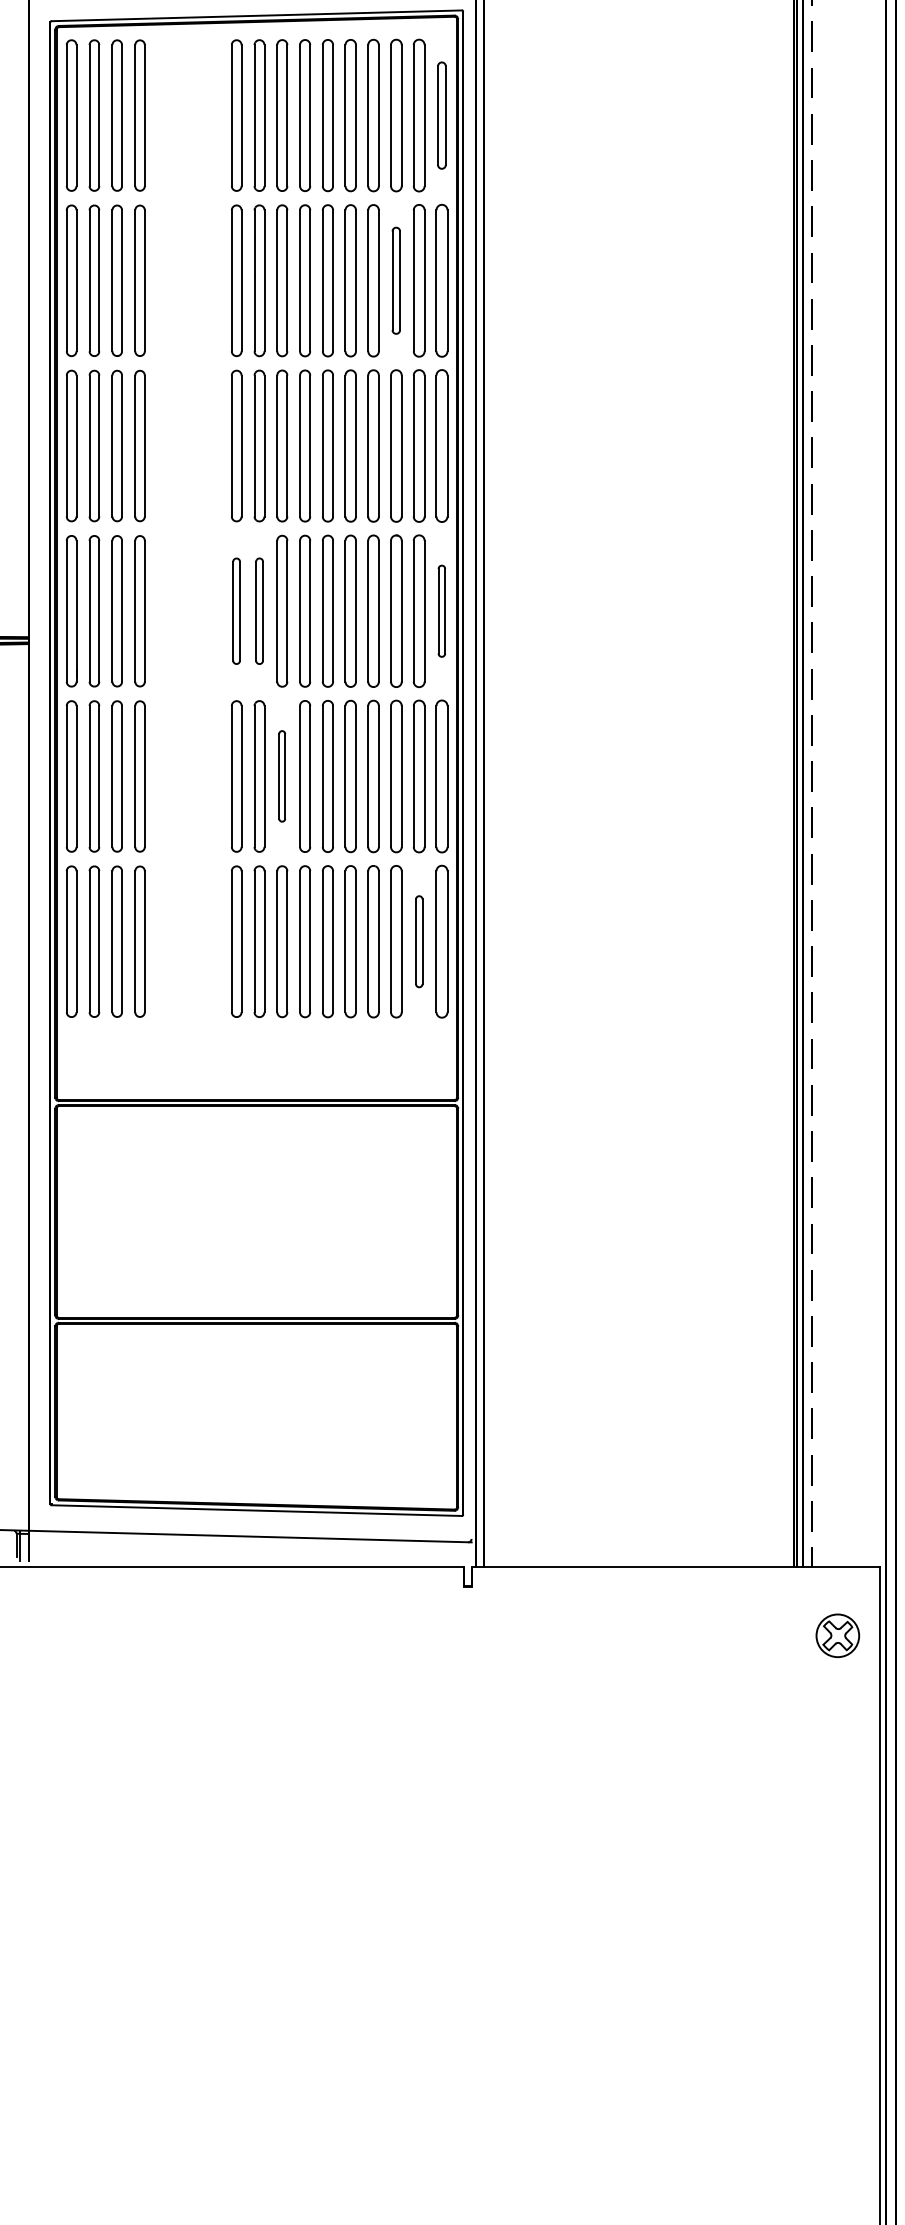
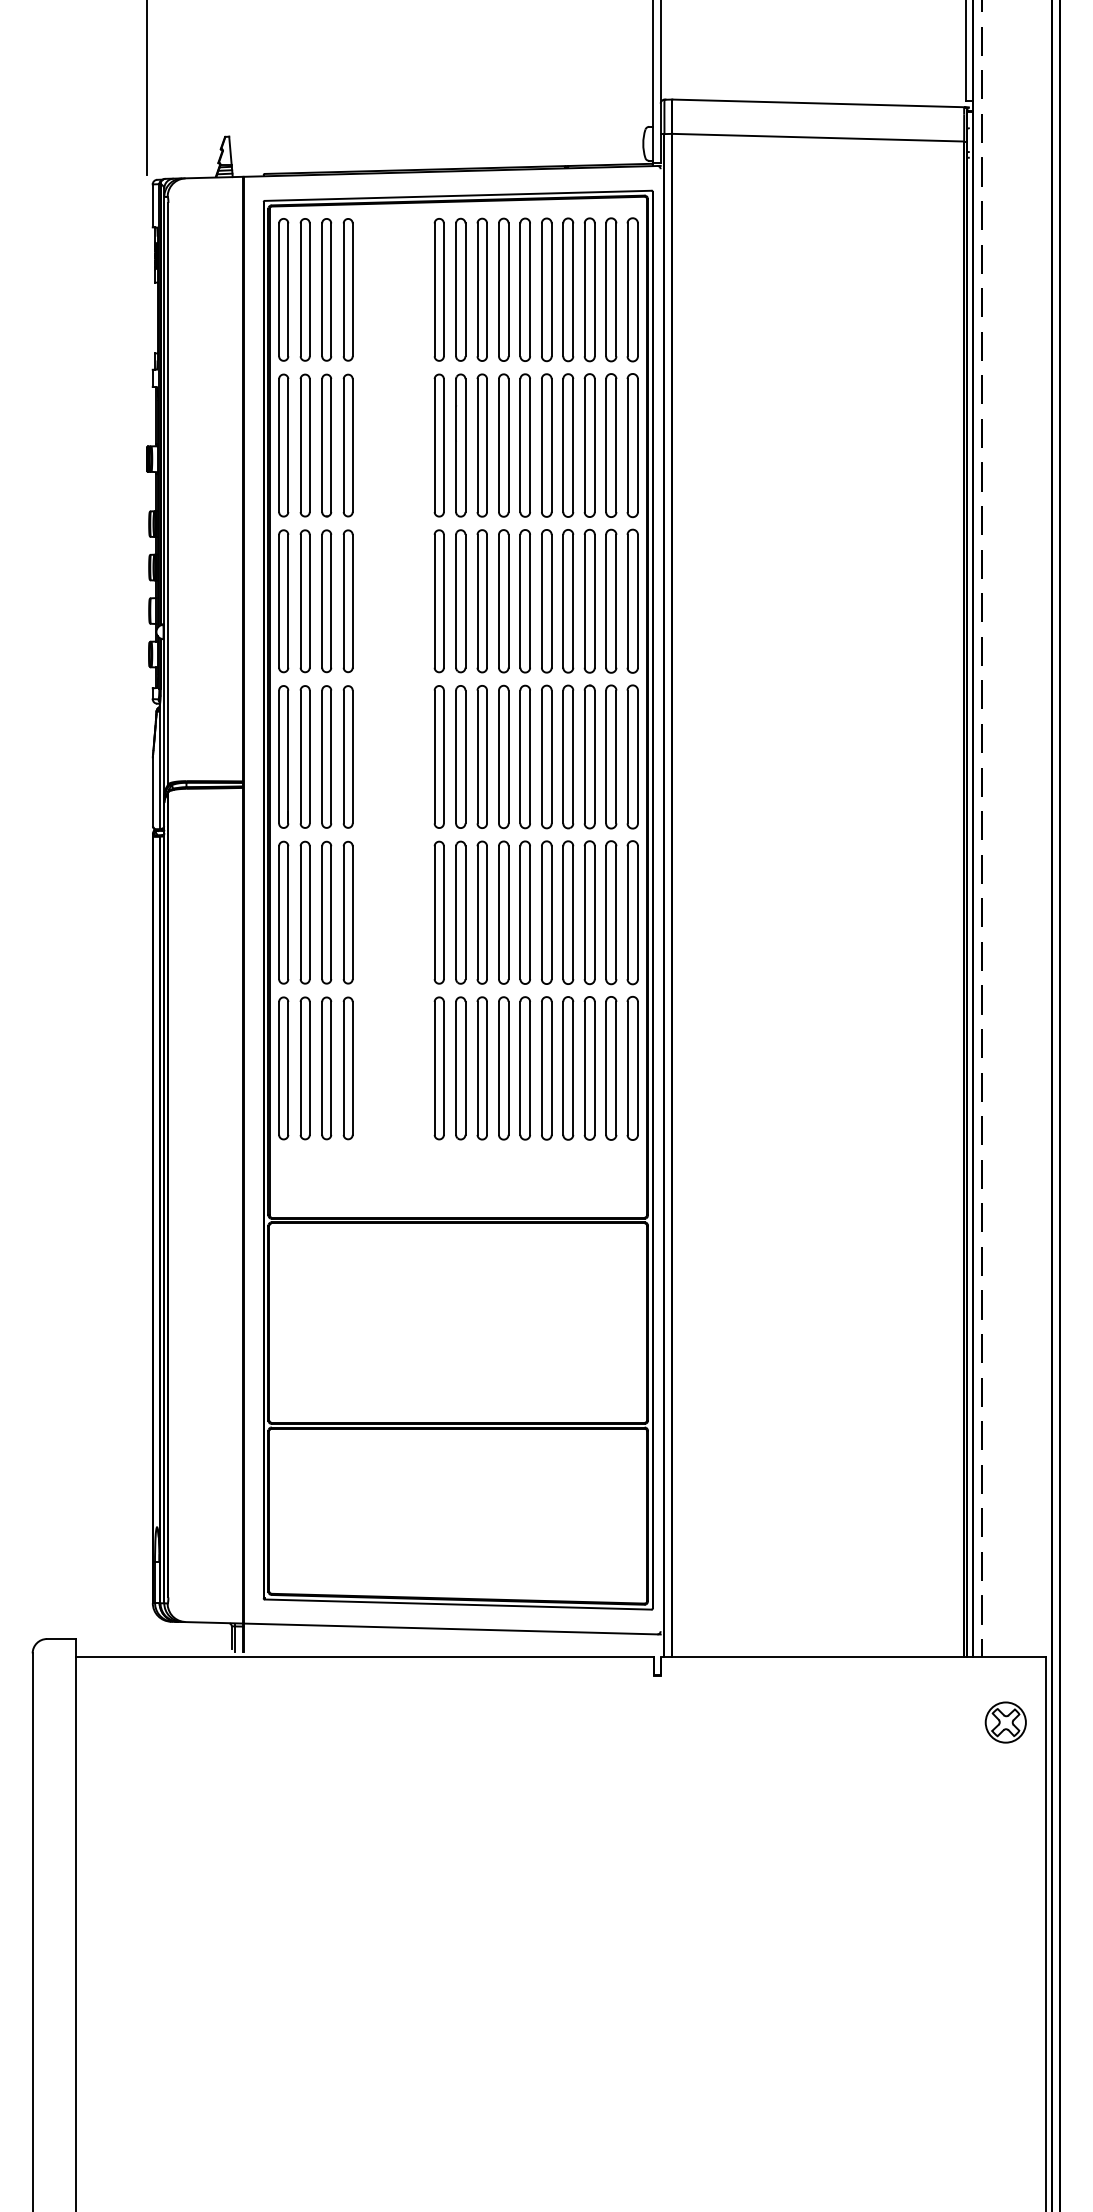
part: (441, 115) -> (632, 289), size x1.43
part: (396, 280) -> (589, 445), size x1.43
part: (235, 610) -> (438, 756), size x1.43
part: (259, 610) -> (460, 756), size x1.43
part: (441, 610) -> (632, 756), size x1.67
part: (281, 776) -> (481, 912), size x1.67
part: (419, 941) -> (611, 1068), size x1.67

